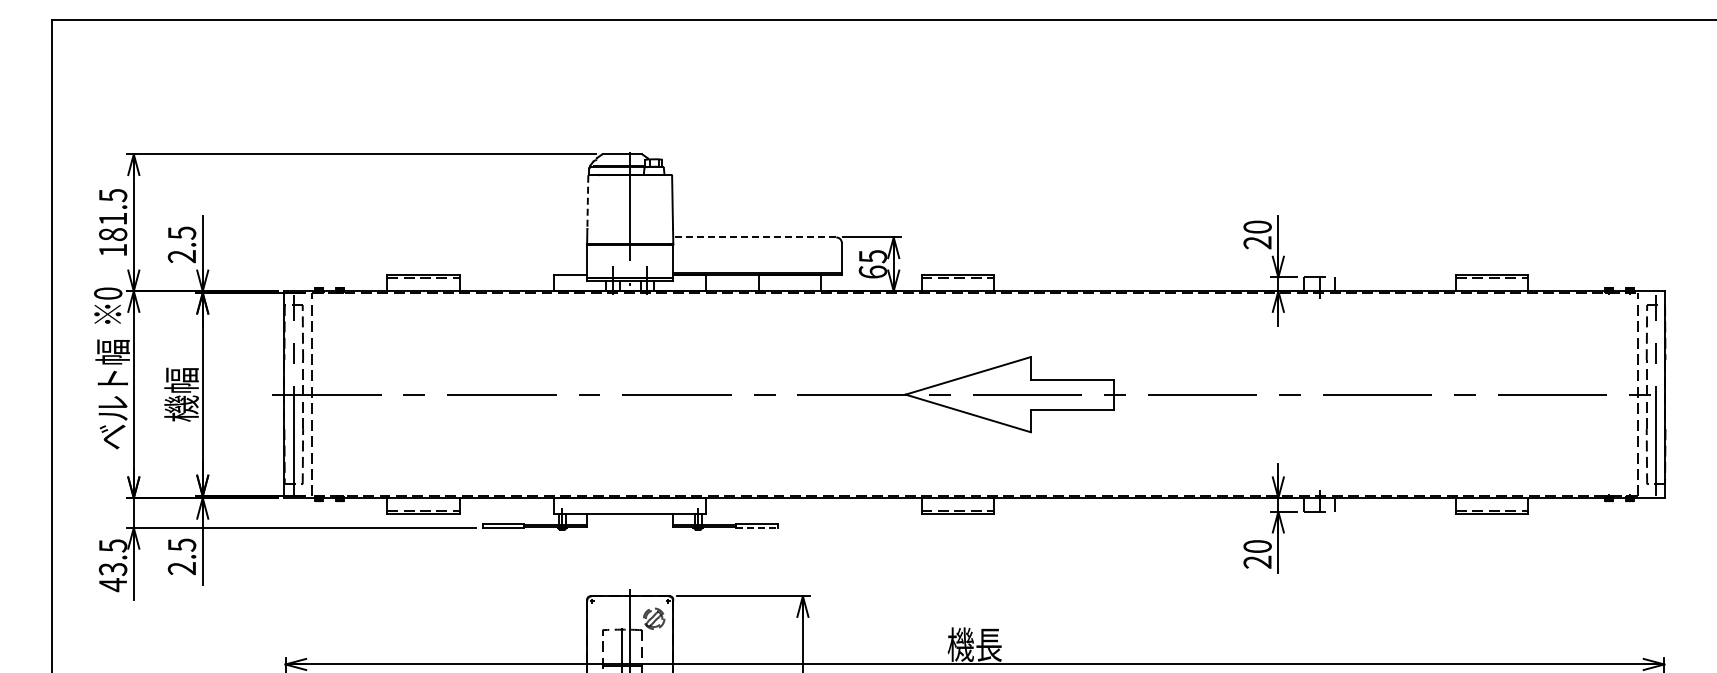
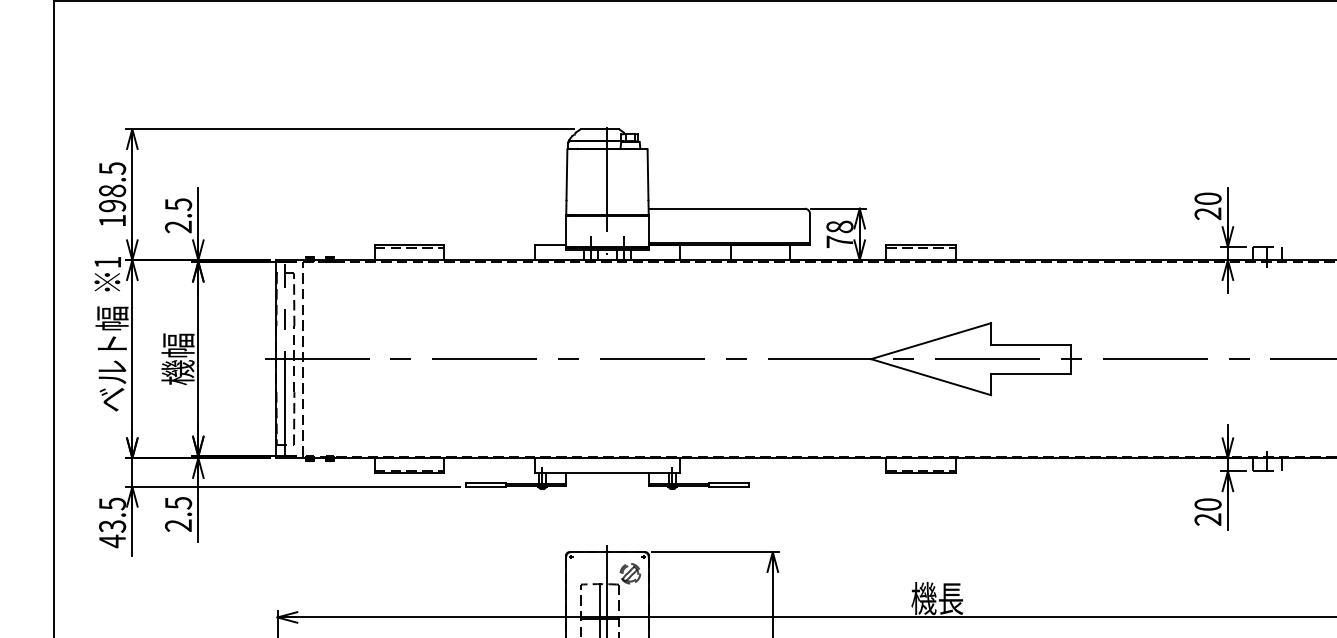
line: (587, 202) -> (566, 175), dashed -> solid
text: (112, 226) -> (111, 198), 181.5 -> 198.5
line: (754, 237) -> (726, 208), dashed -> solid
text: (872, 264) -> (839, 234), 65 -> 78
text: (108, 293) -> (108, 262), 0 -> 1
line: (757, 528) -> (729, 487), dashed -> solid

